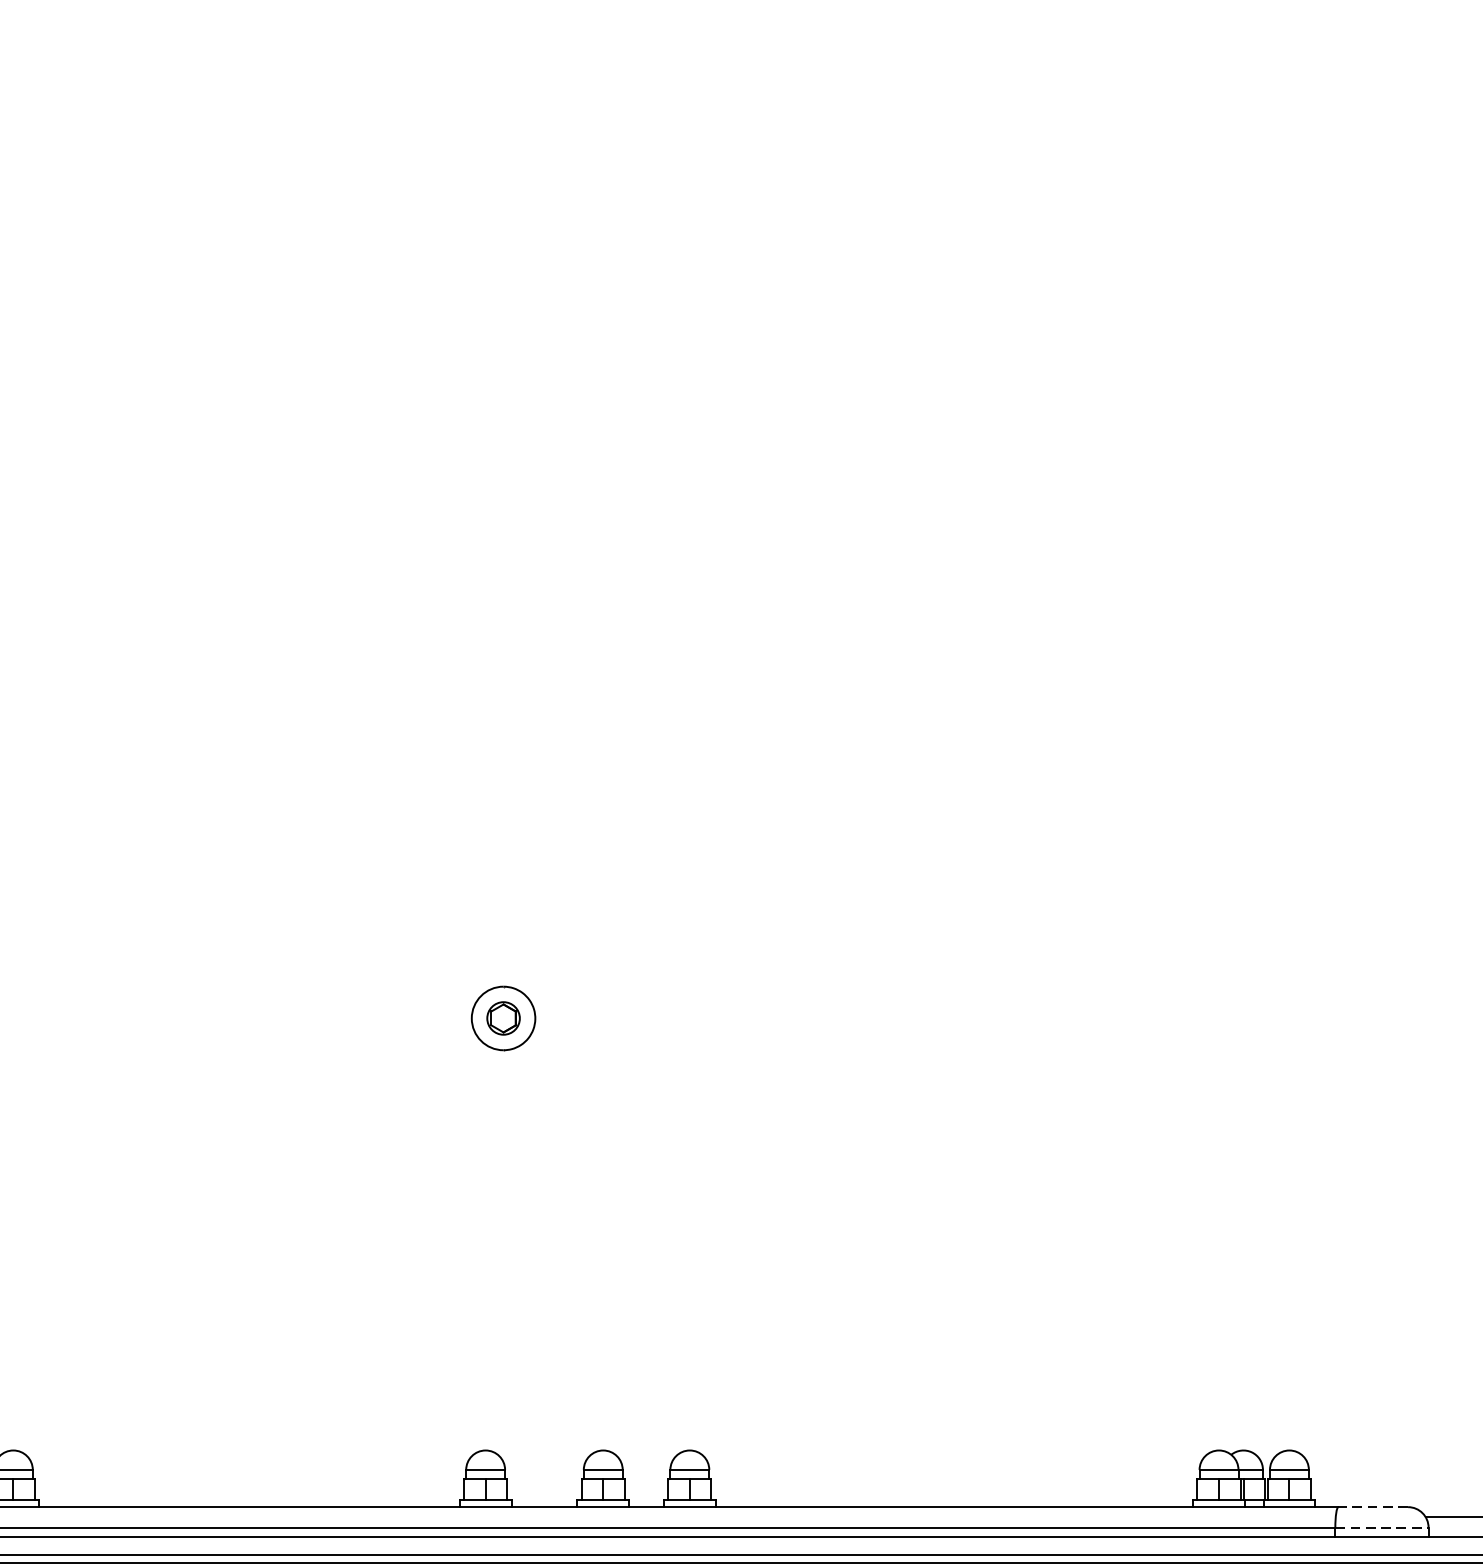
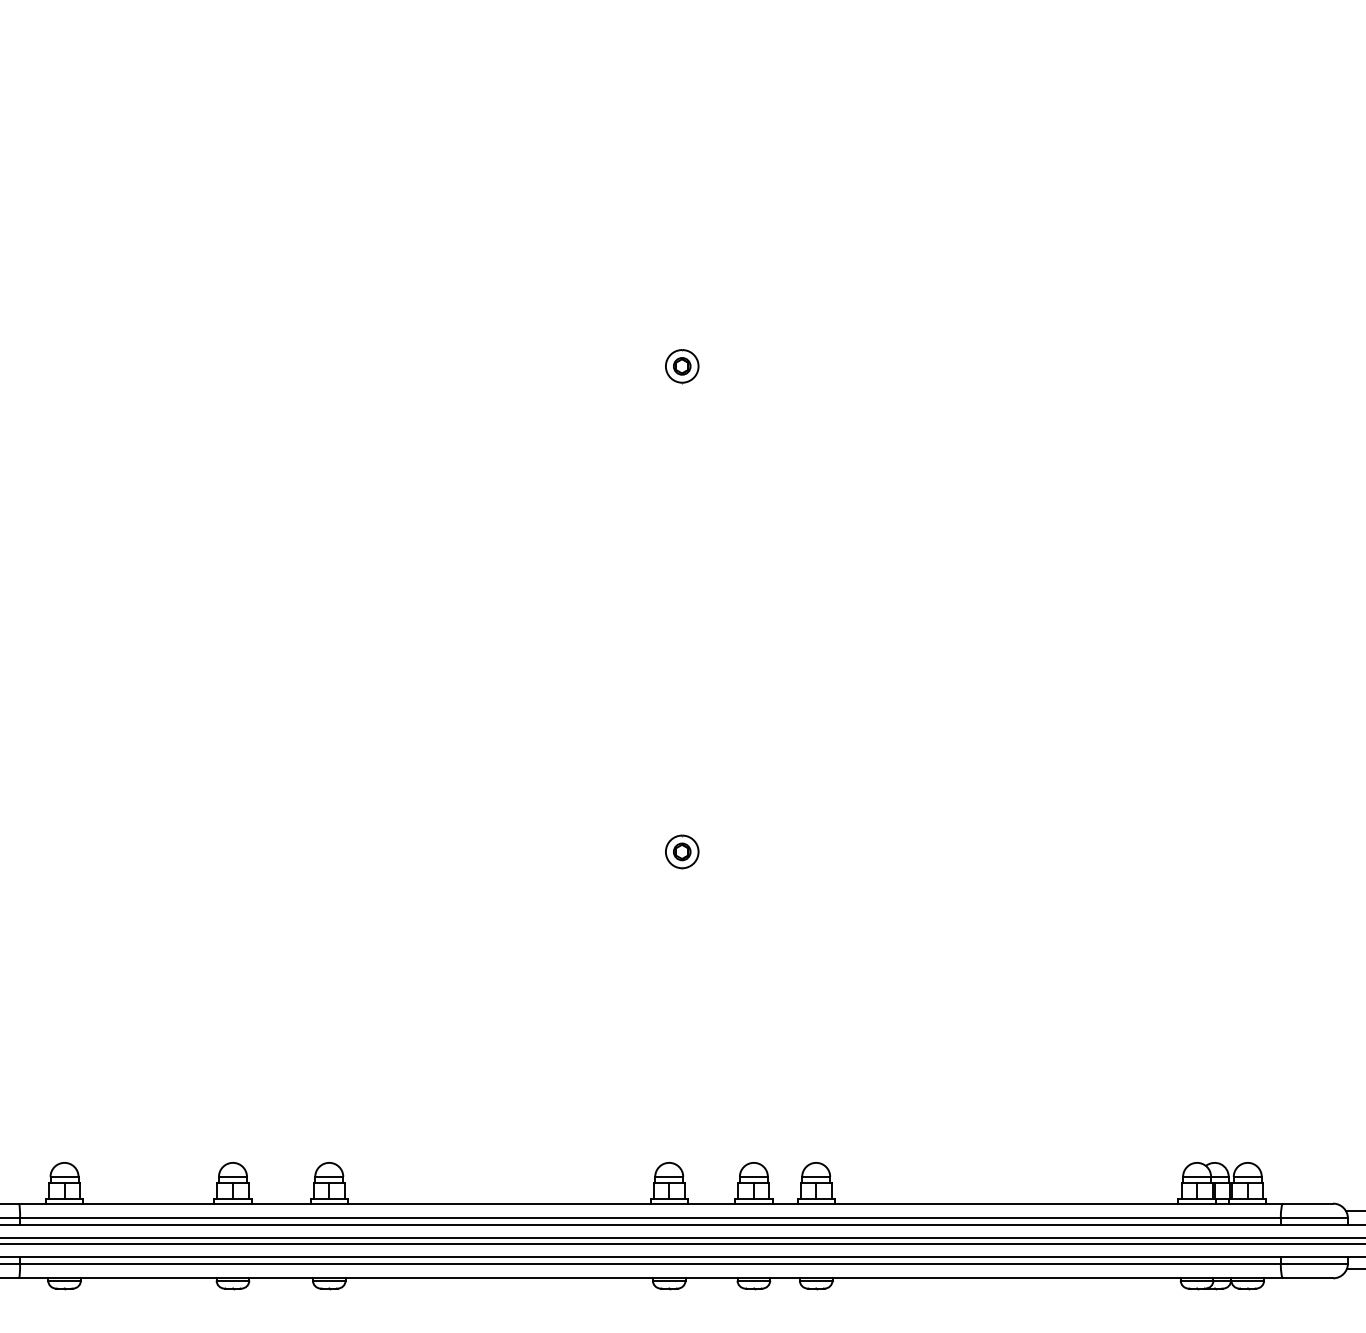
part: (504, 344) -> (682, 366), added
part: (504, 1017) -> (682, 851), size x0.71
line: (1372, 1506) -> (1307, 1203), dashed -> solid
line: (1382, 1527) -> (1314, 1218), dashed -> solid

